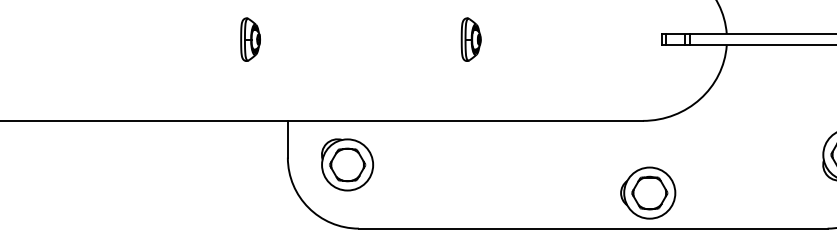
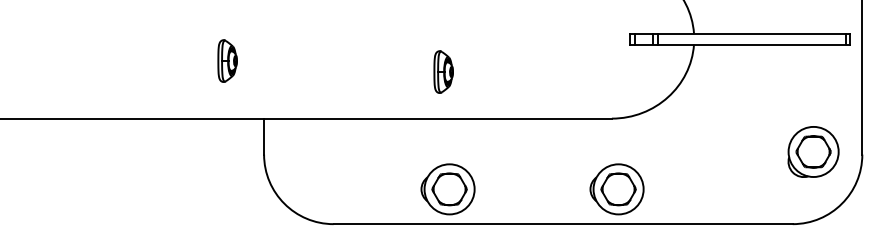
part: (250, 39) -> (227, 60), moved
part: (471, 39) -> (443, 71), moved
part: (347, 164) -> (322, 161), removed
part: (475, 193) -> (447, 189), added

